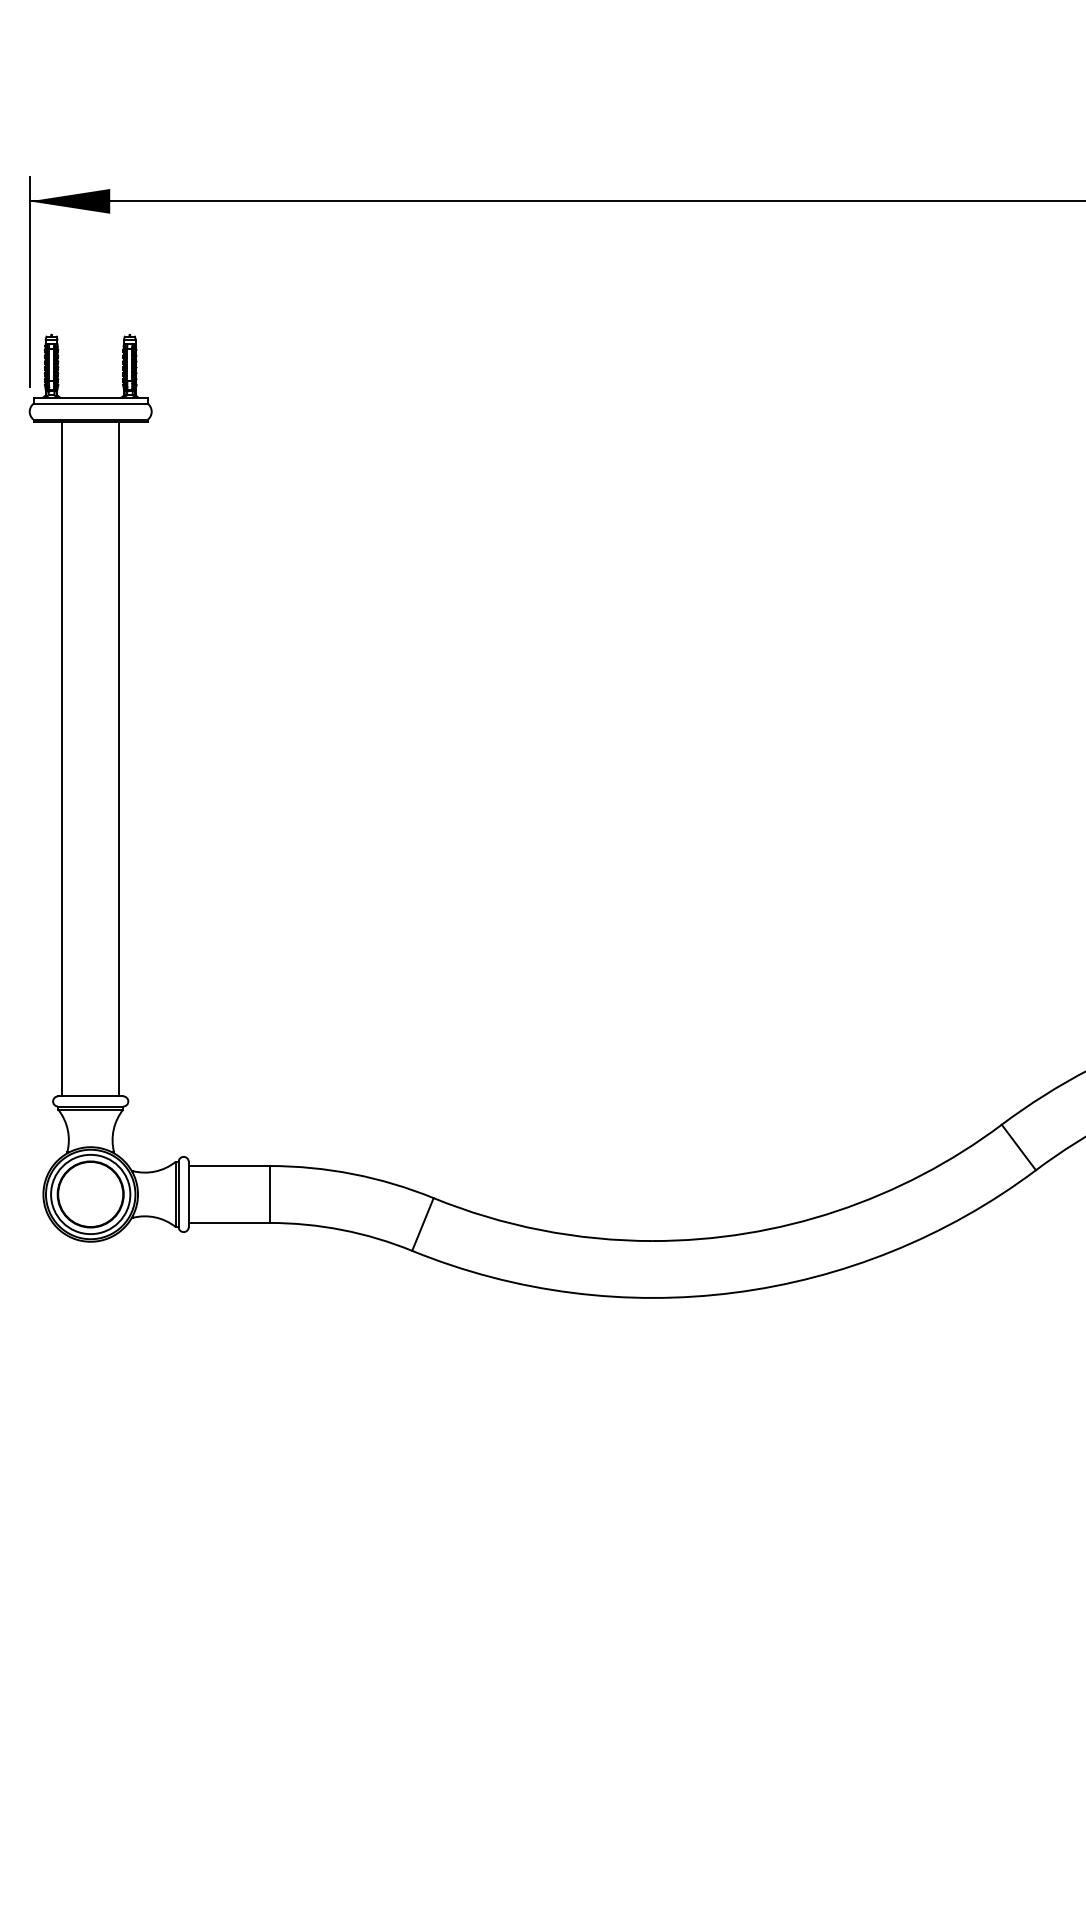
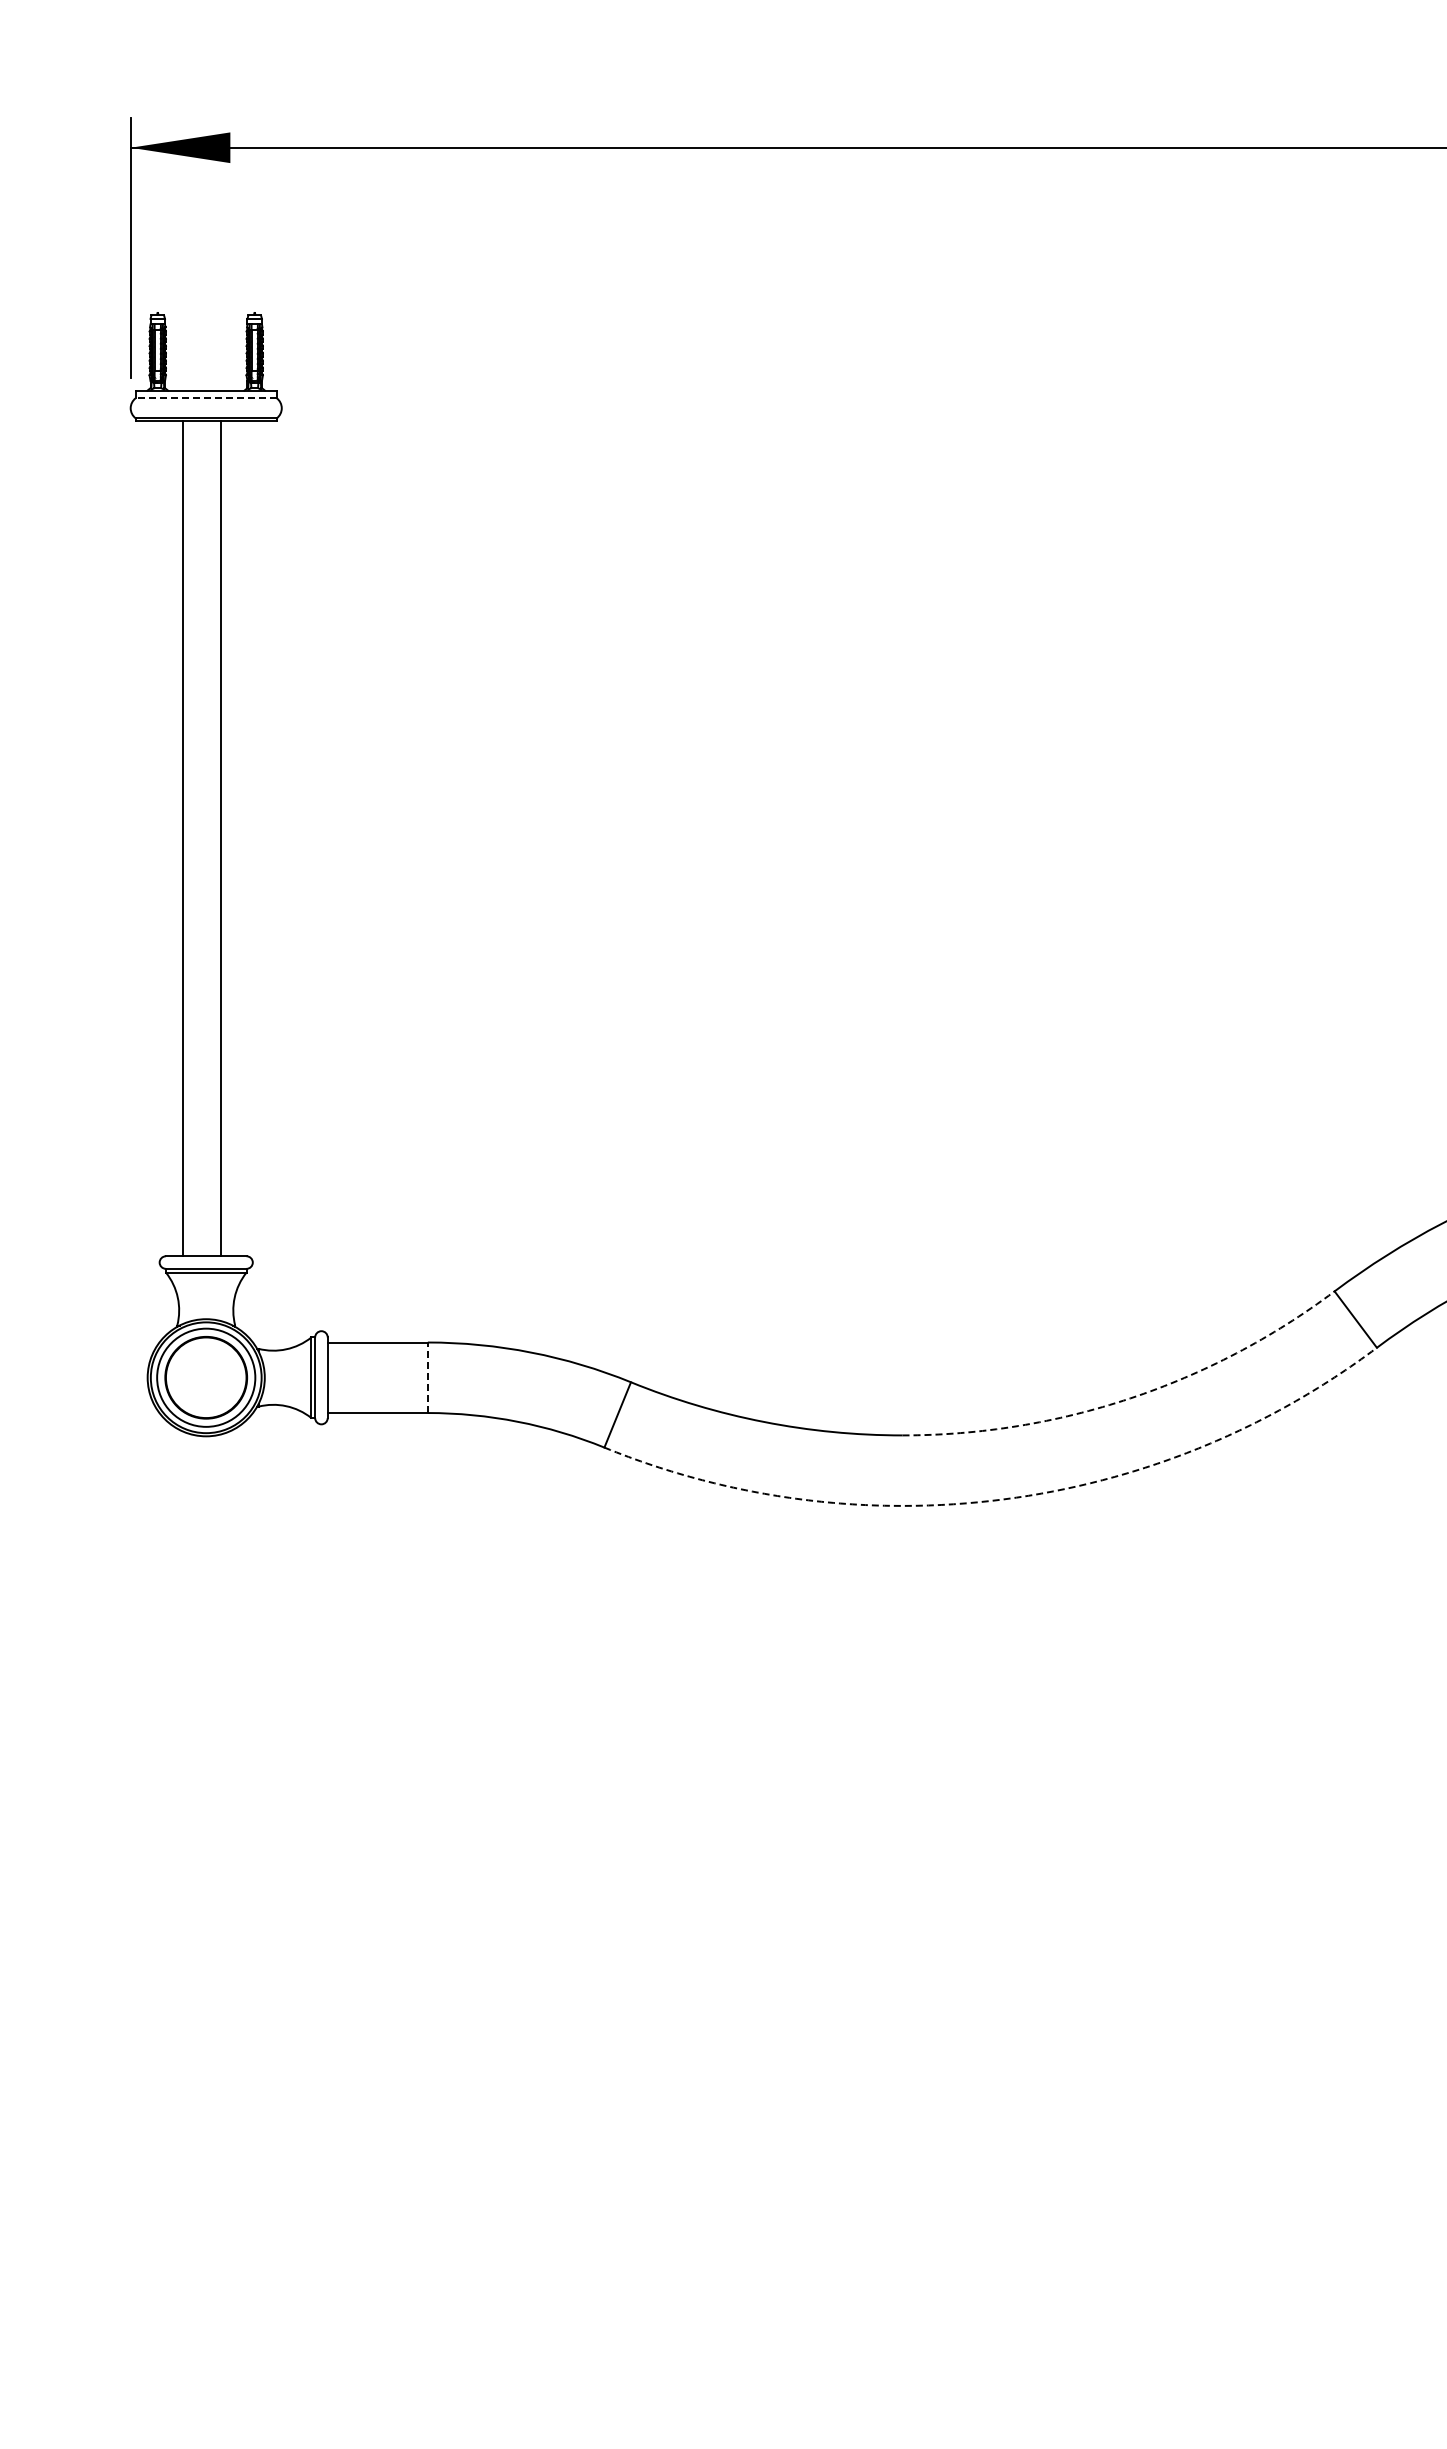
line: (90, 403) -> (206, 398), solid -> dashed
line: (61, 759) -> (220, 838), moved
line: (119, 759) -> (182, 838), moved
line: (269, 1194) -> (427, 1377), solid -> dashed
arc: (836, 1211) -> (1130, 1398), solid -> dashed
arc: (734, 1292) -> (1003, 1499), solid -> dashed

